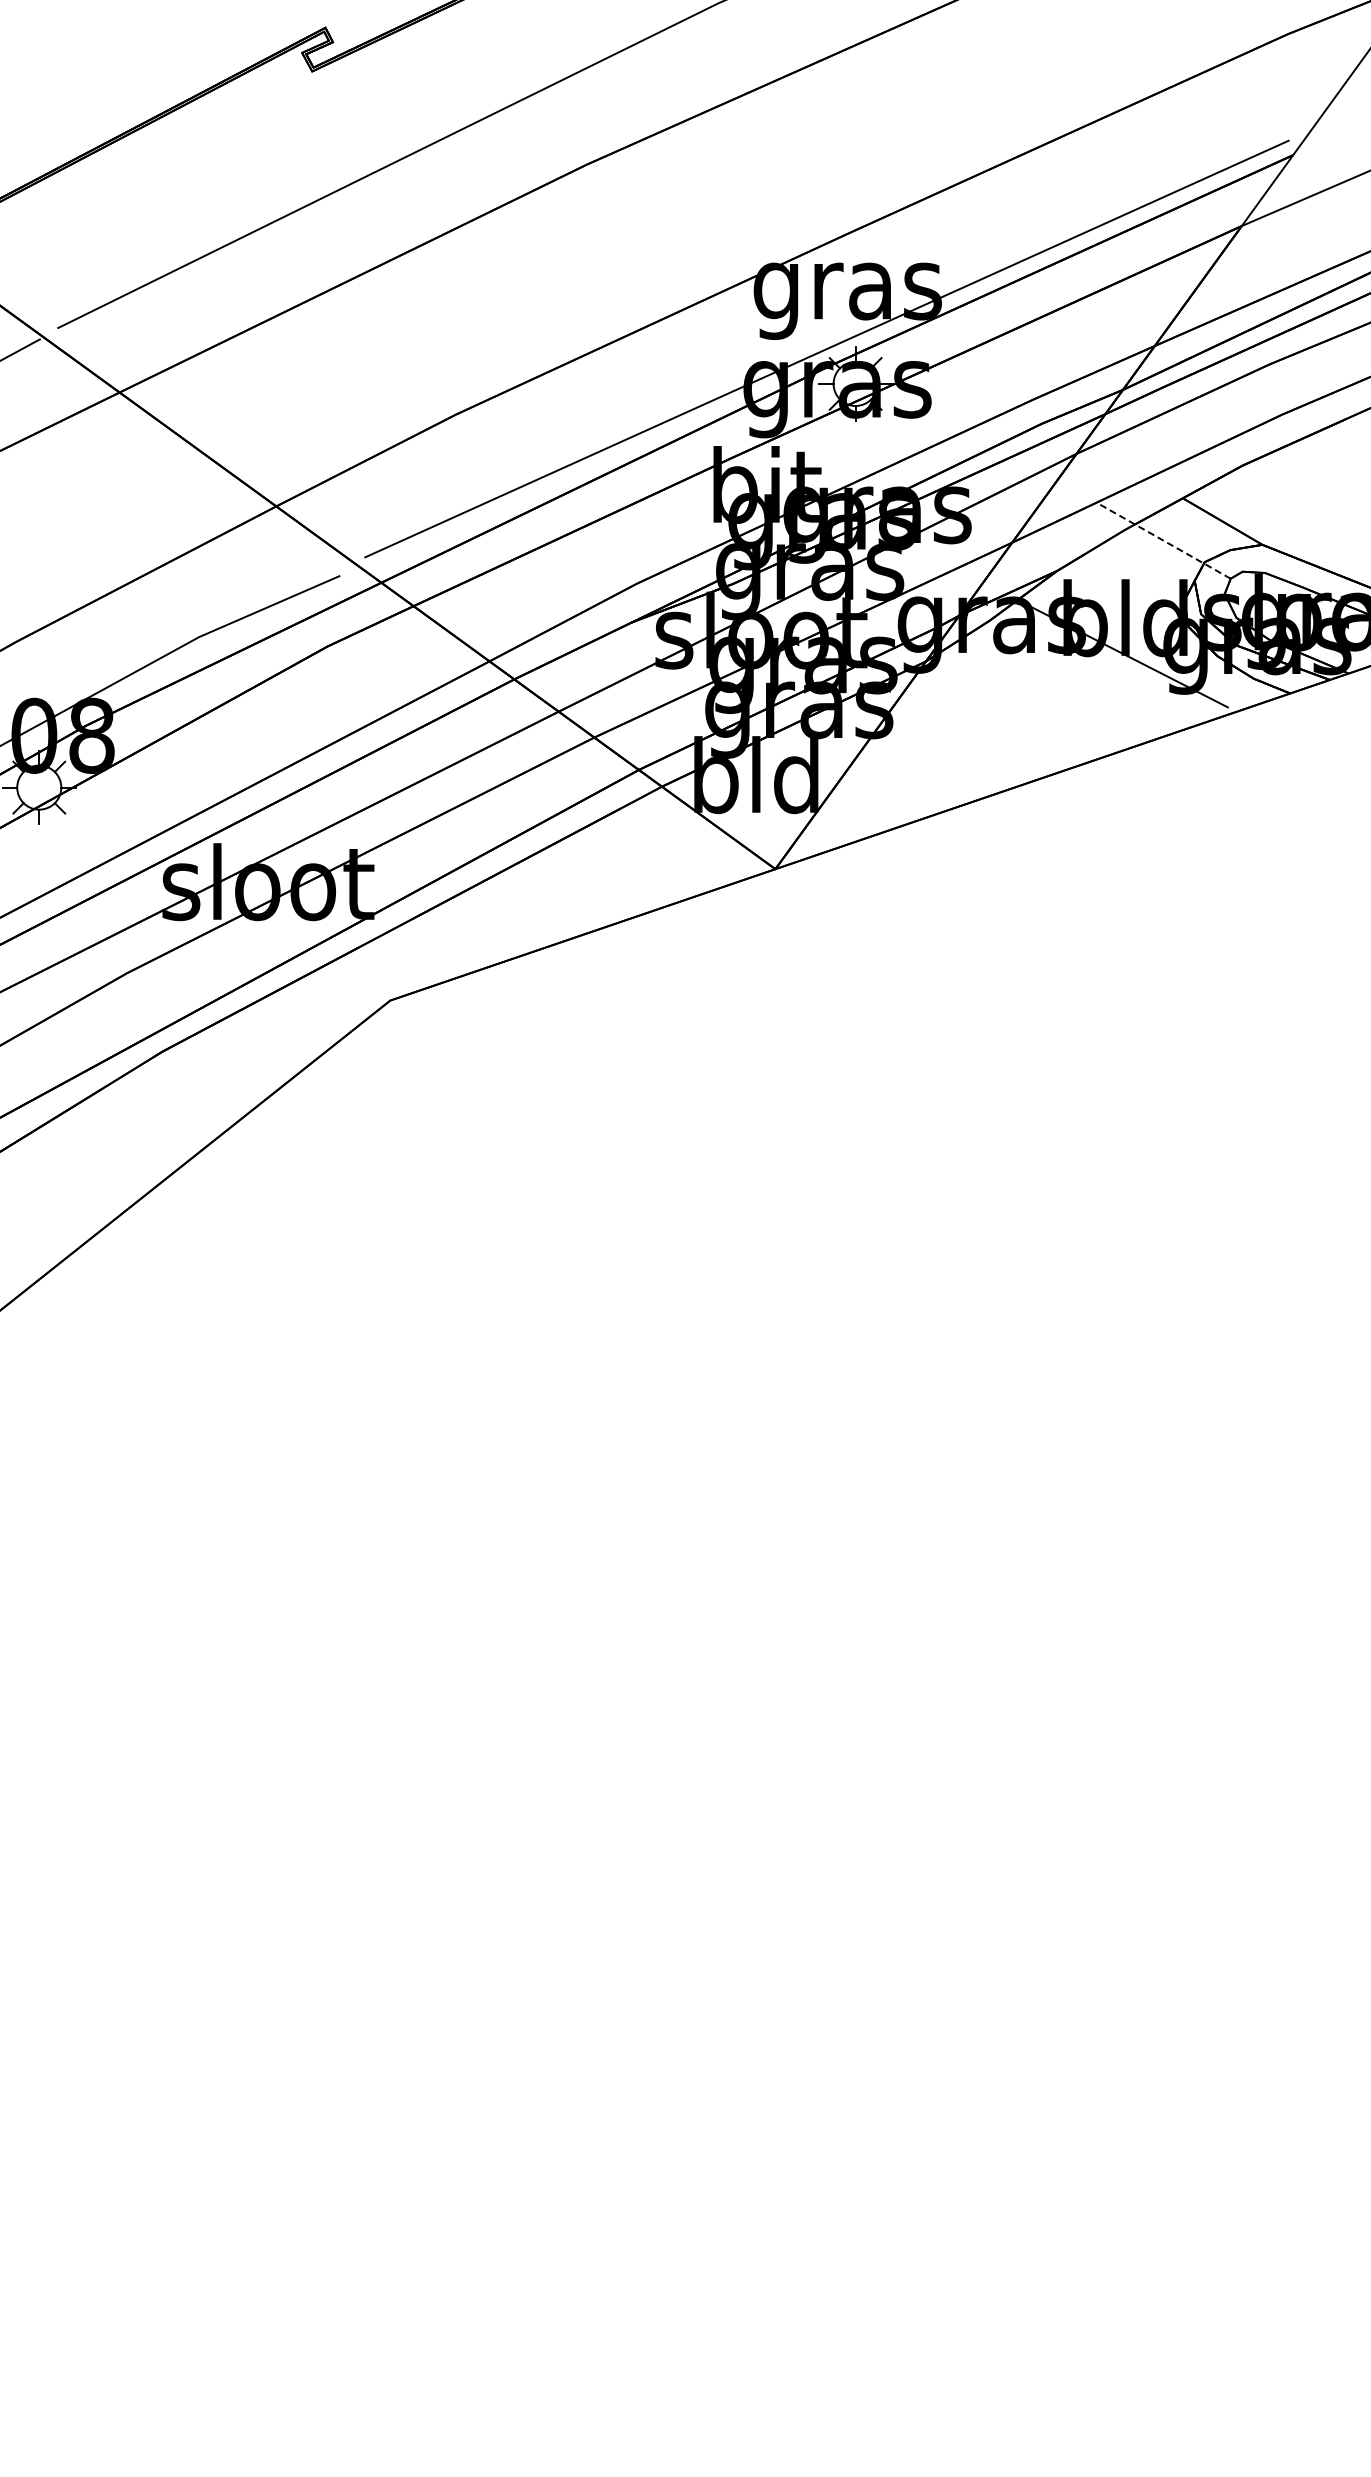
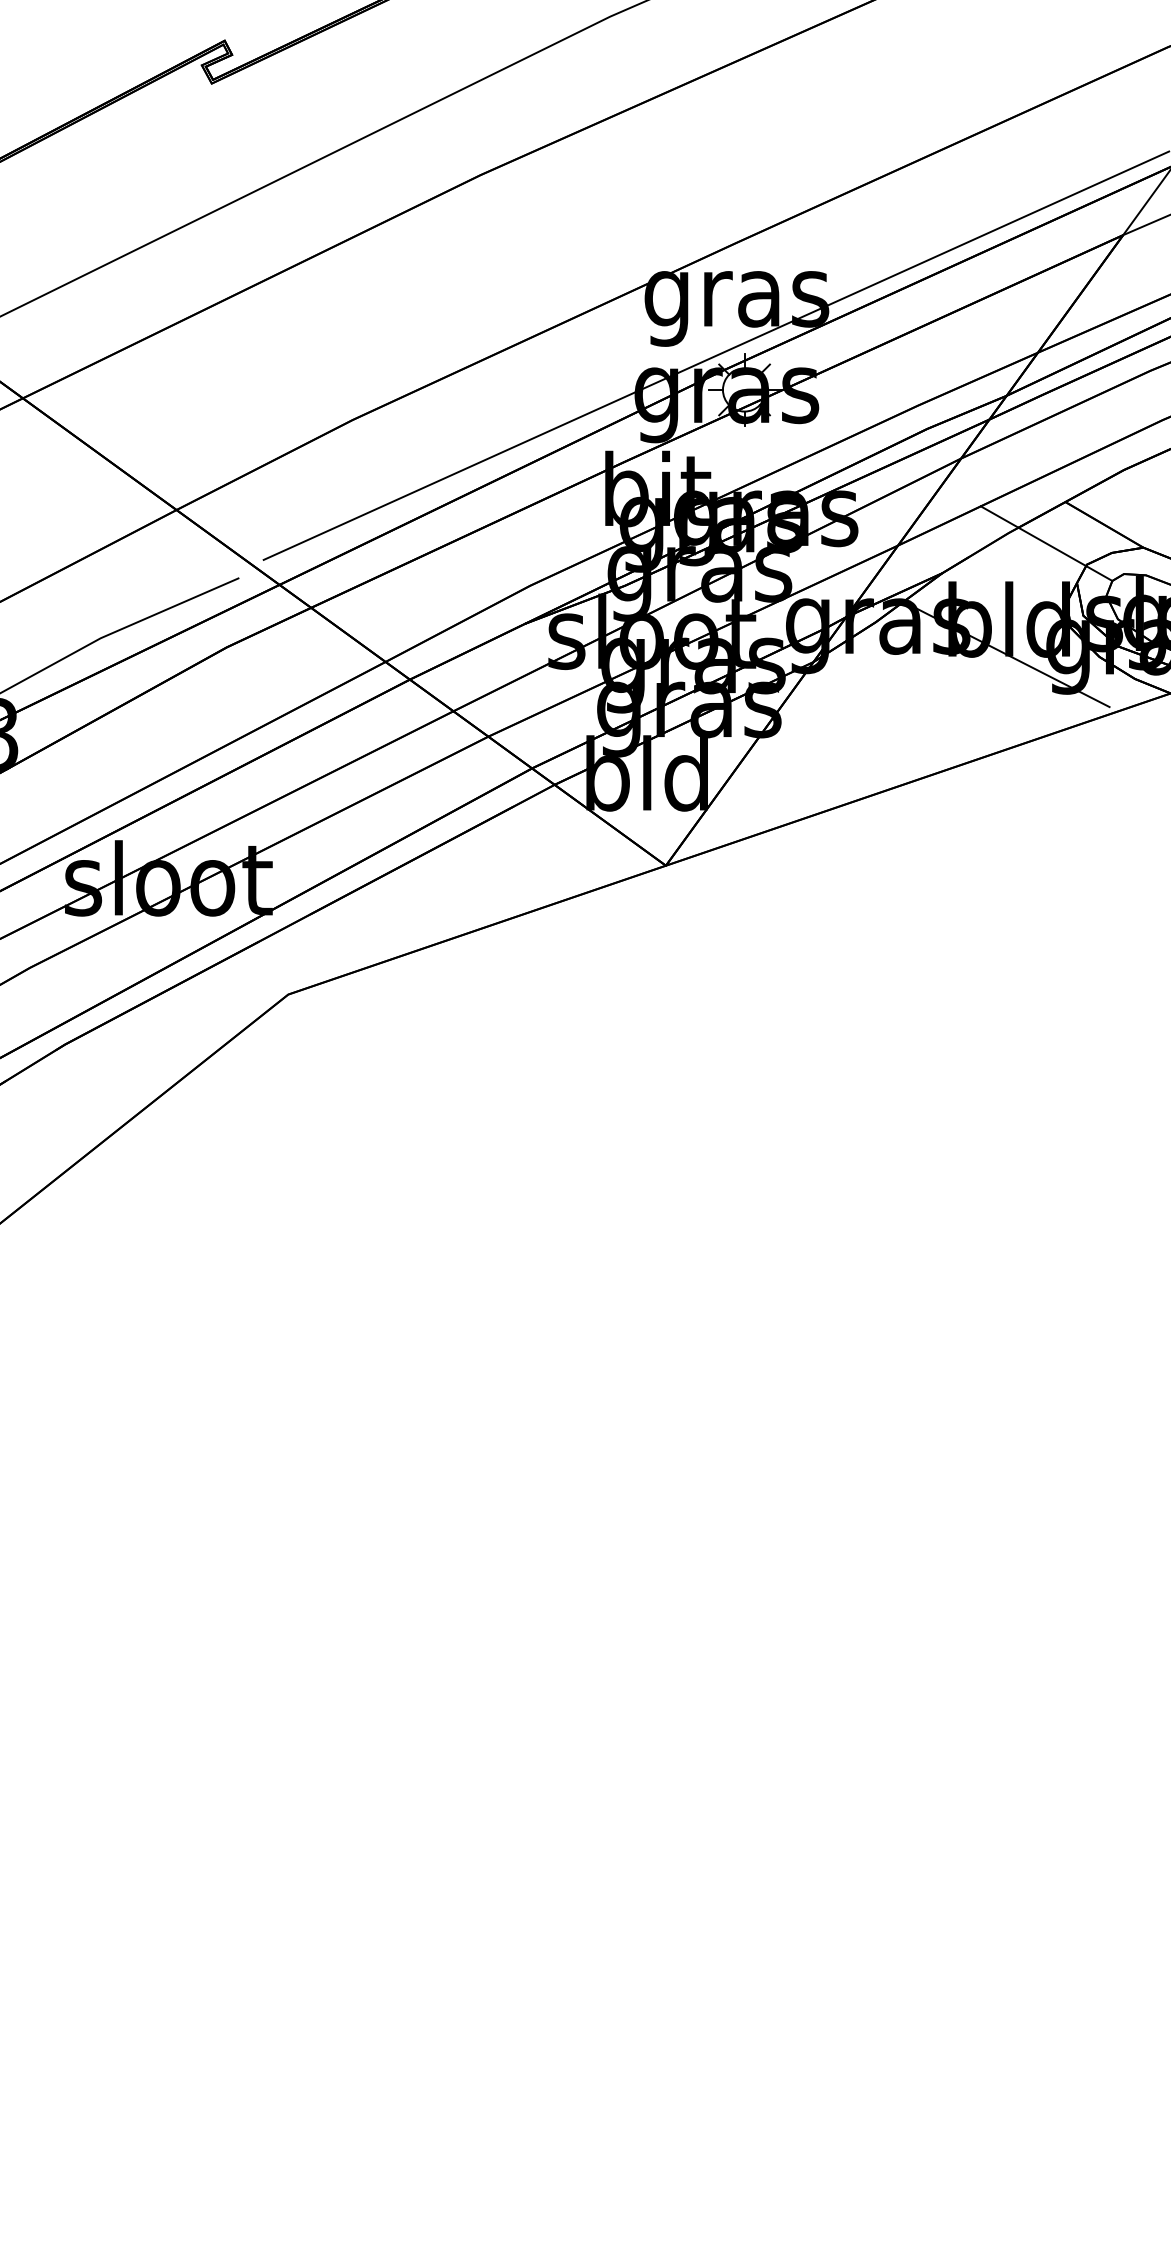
line: (1163, 540) -> (1046, 543), dashed -> solid

